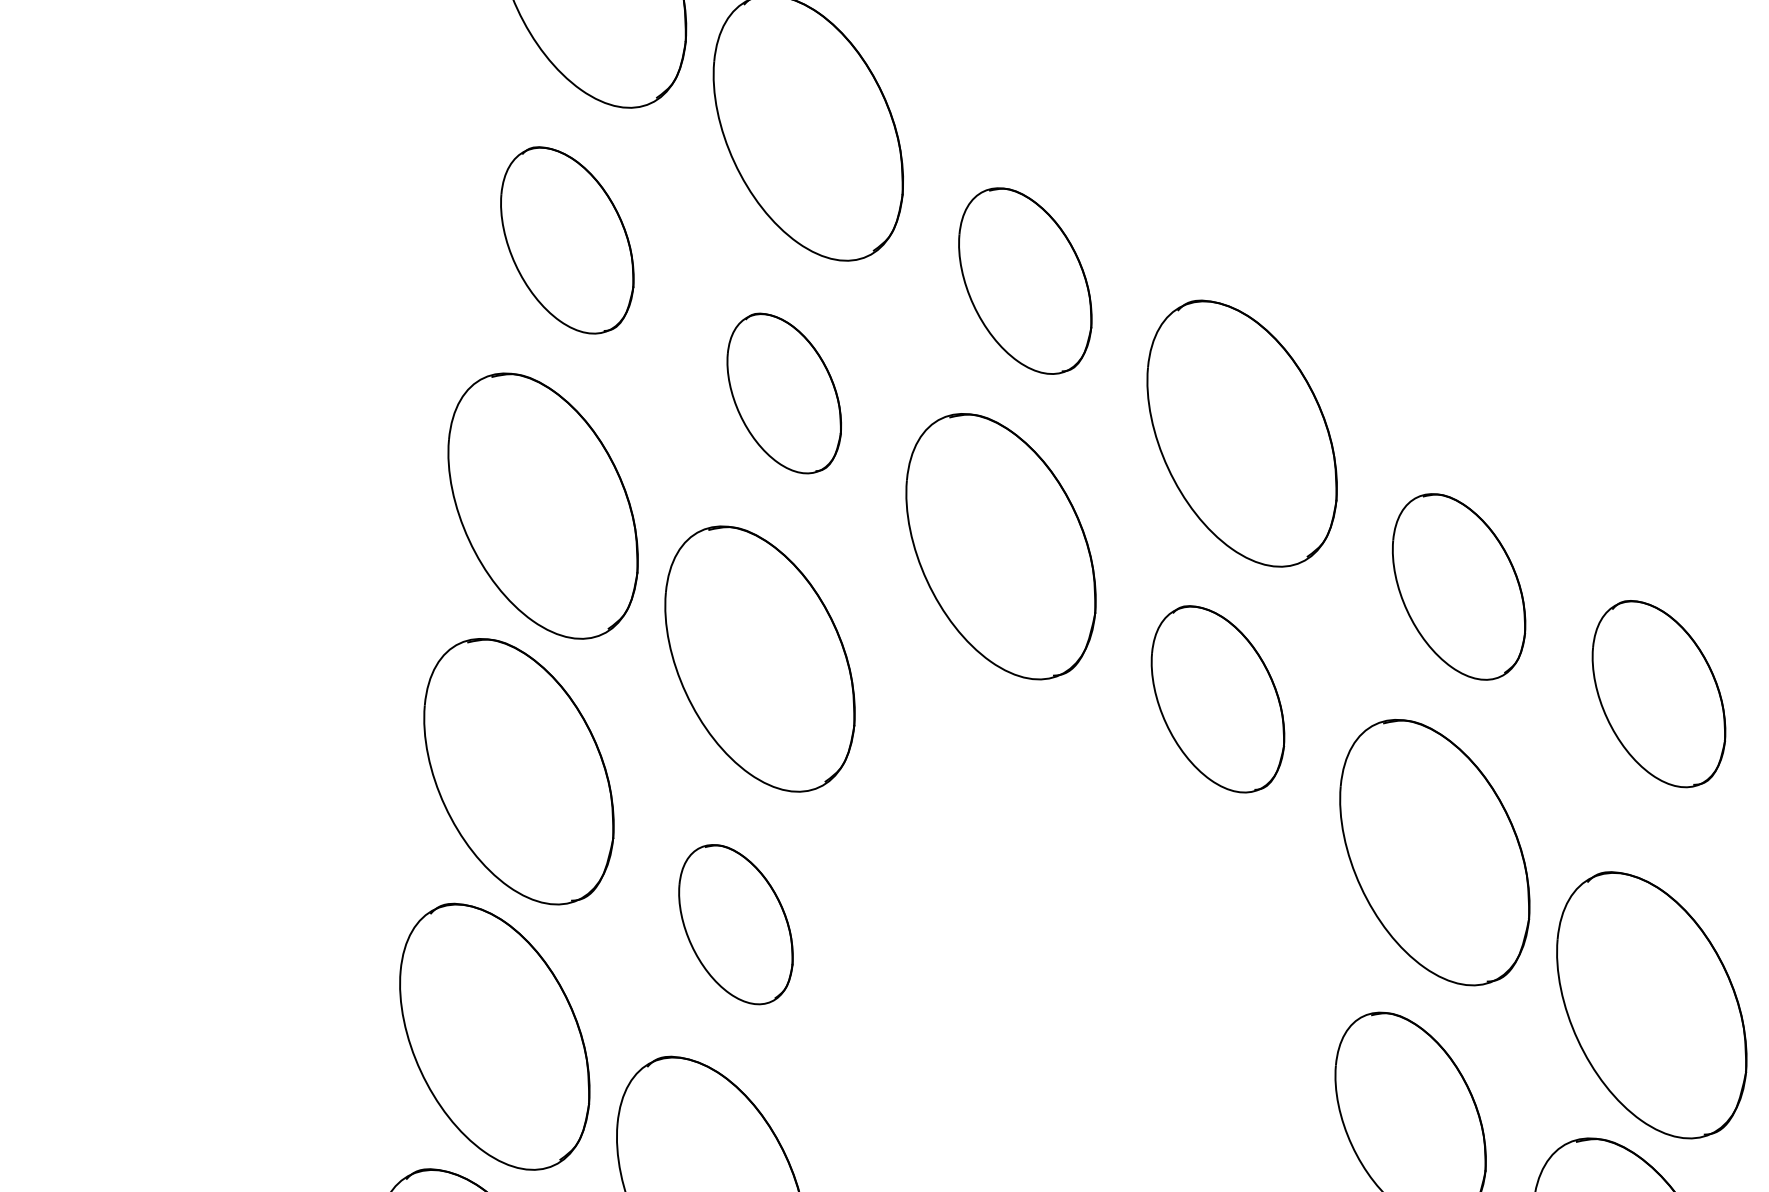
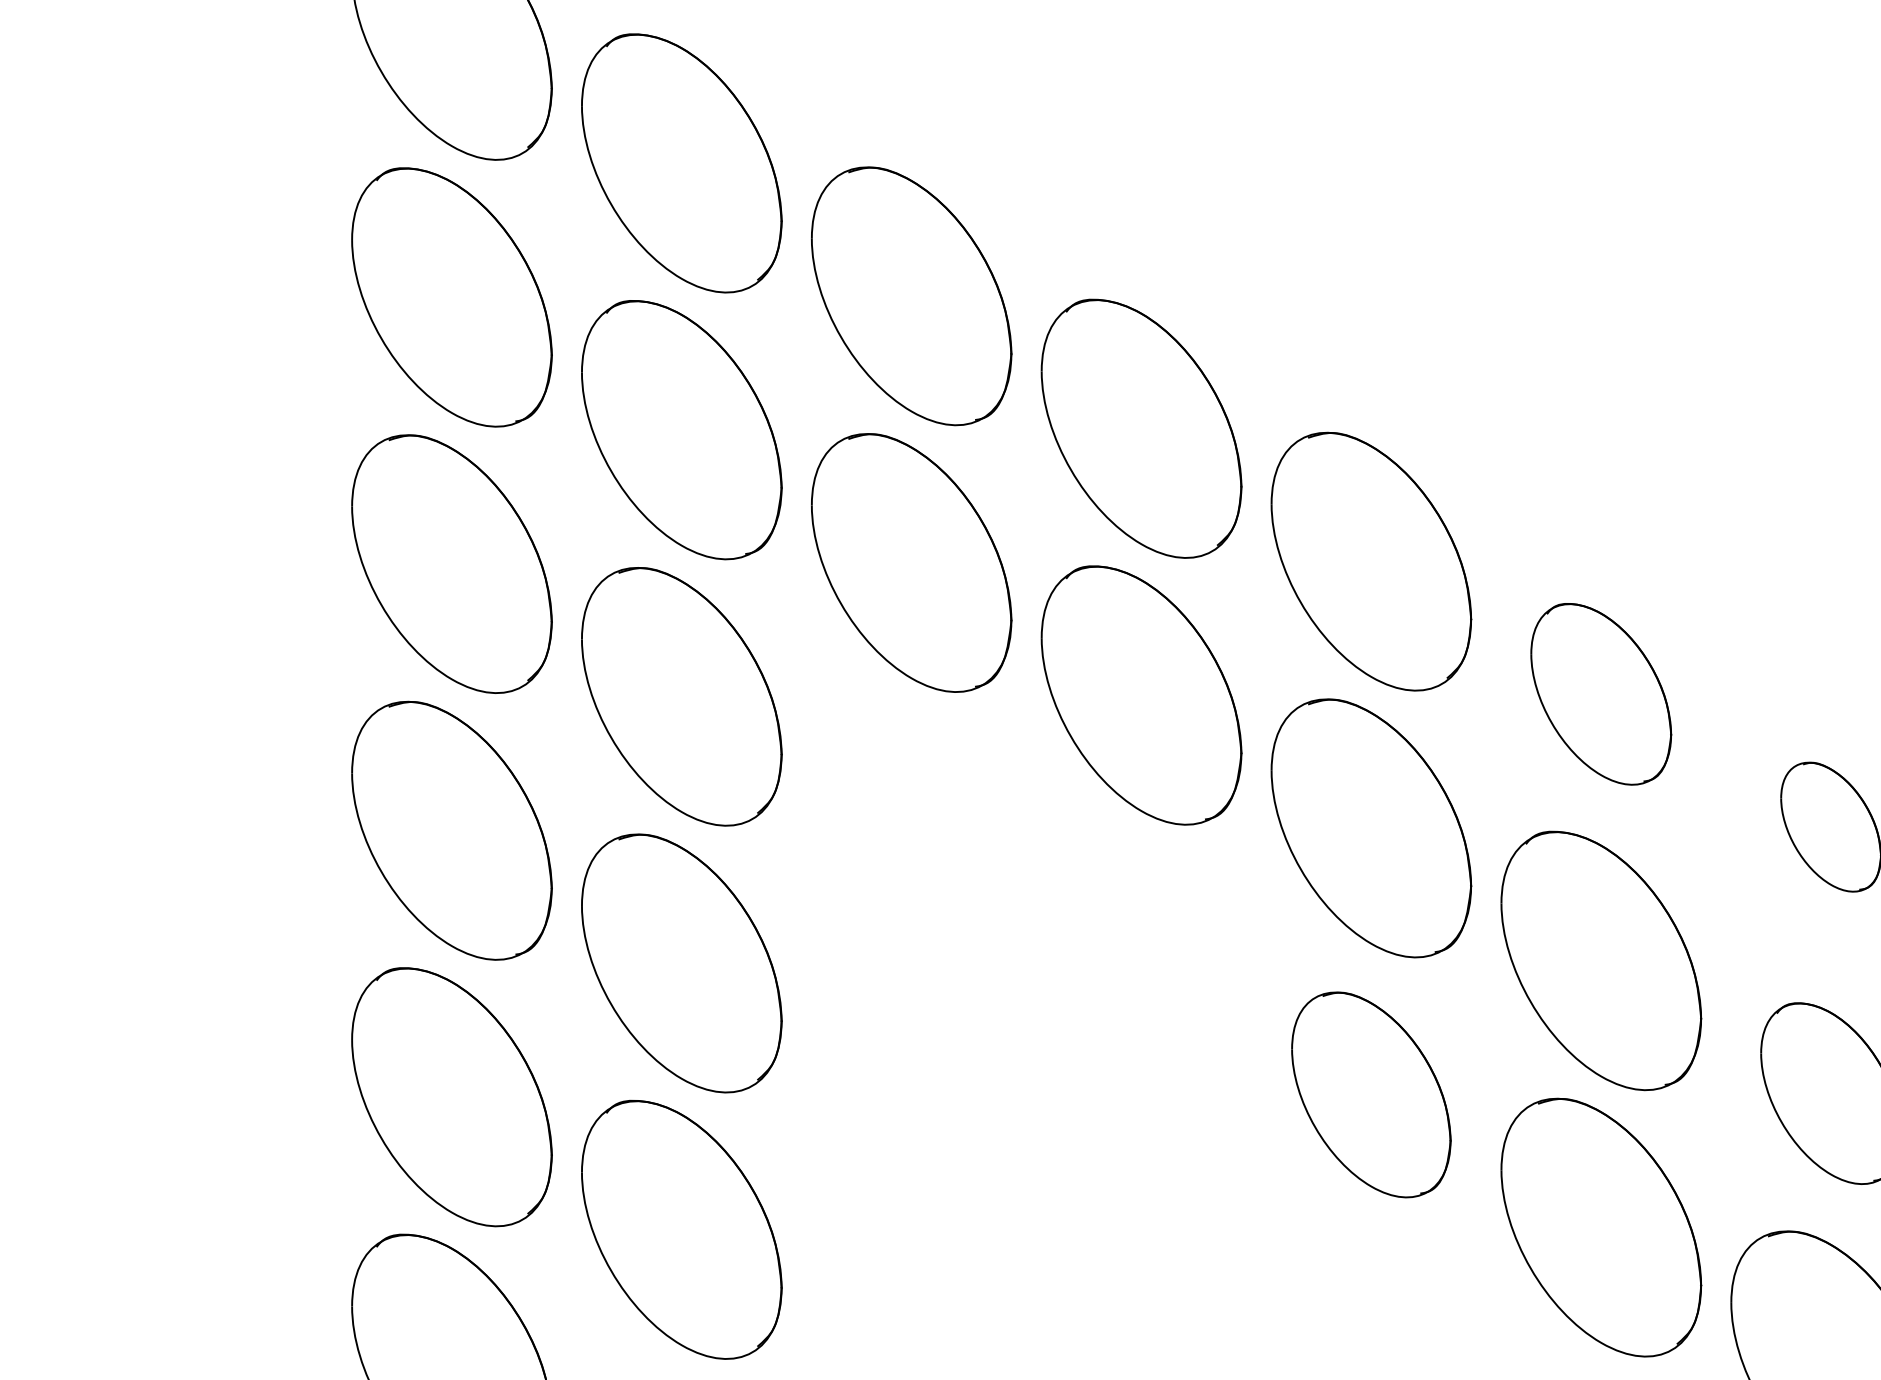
part: (566, 240) -> (451, 297), size x1.43
part: (1025, 281) -> (911, 296), size x1.43
part: (783, 393) -> (681, 430), size x1.67
part: (1459, 586) -> (1371, 561), size x1.43
part: (1659, 694) -> (1601, 694), moved
part: (1218, 699) -> (1141, 695), size x1.43
part: (735, 924) -> (681, 963), size x1.67

